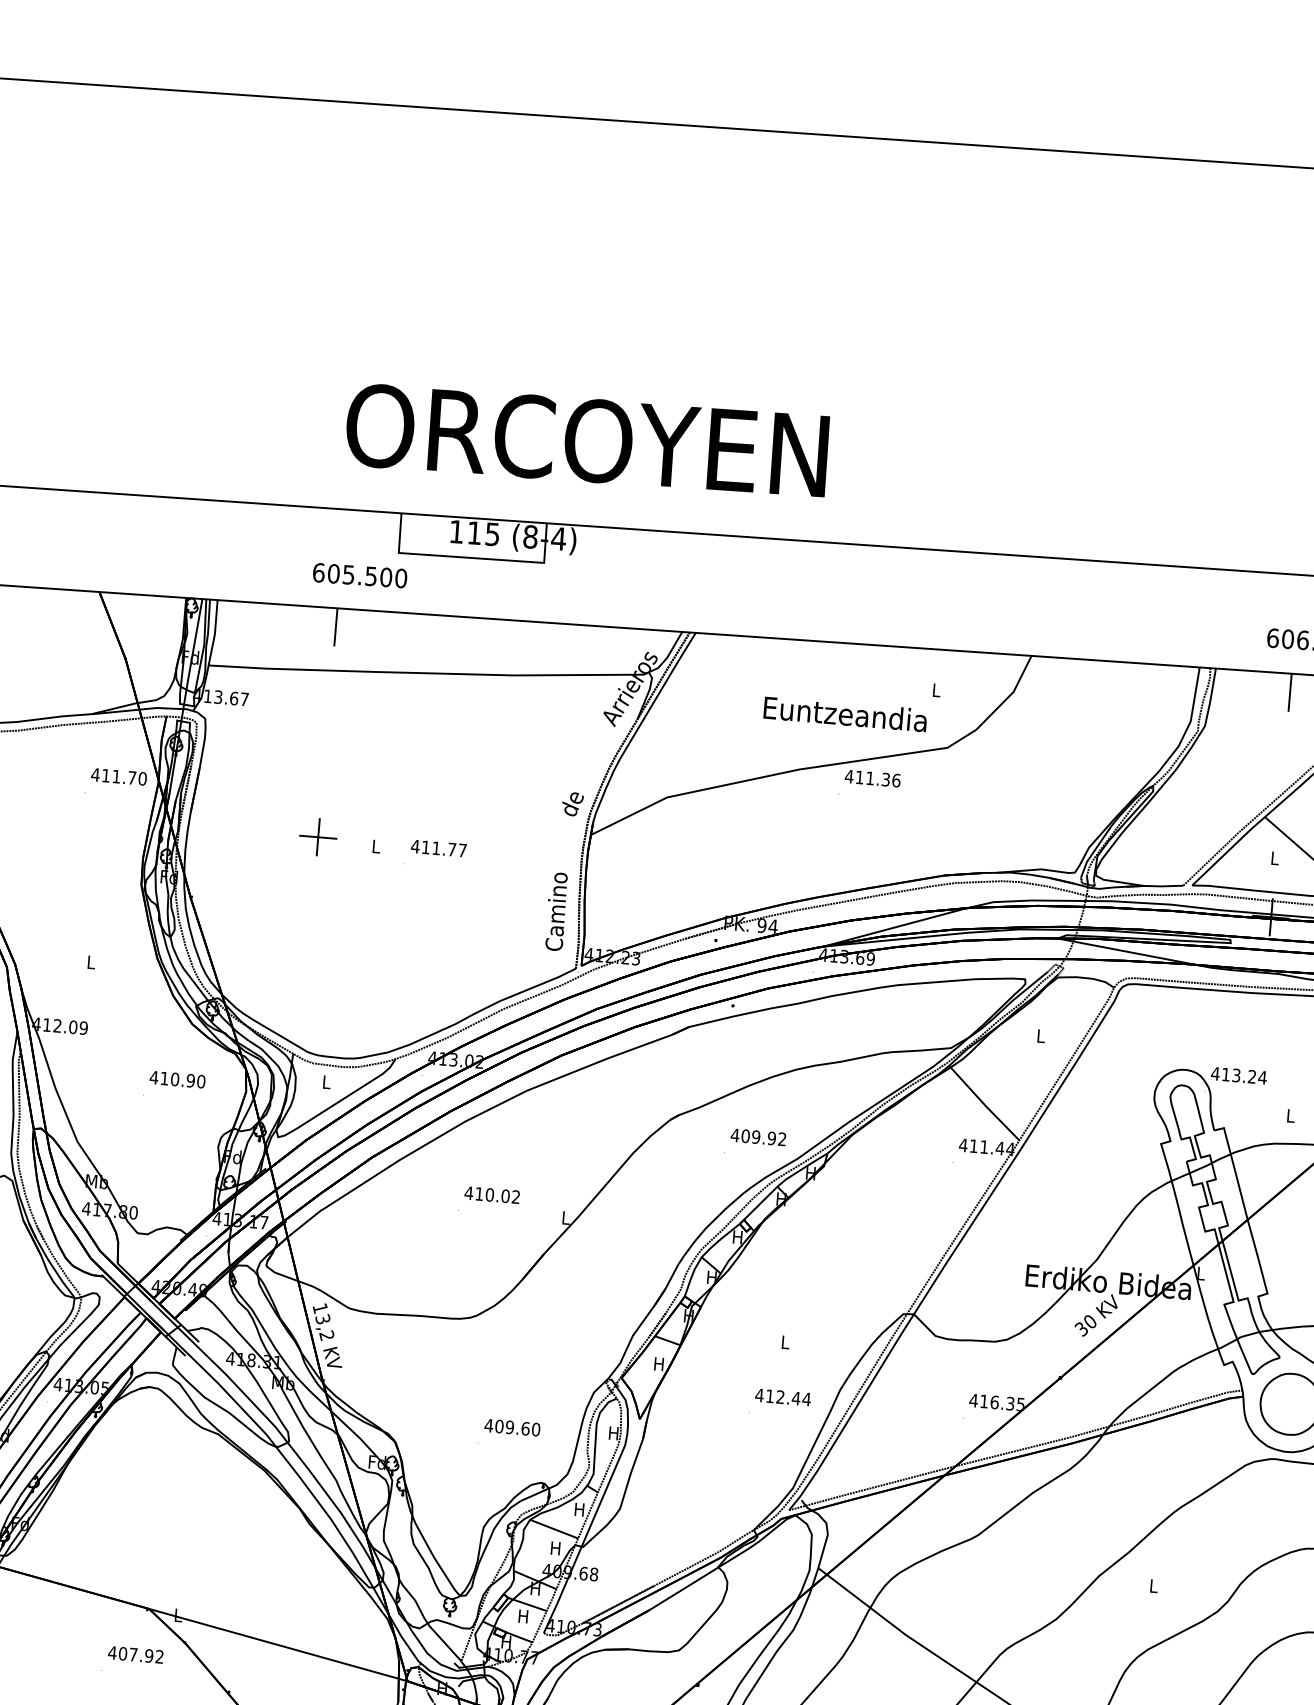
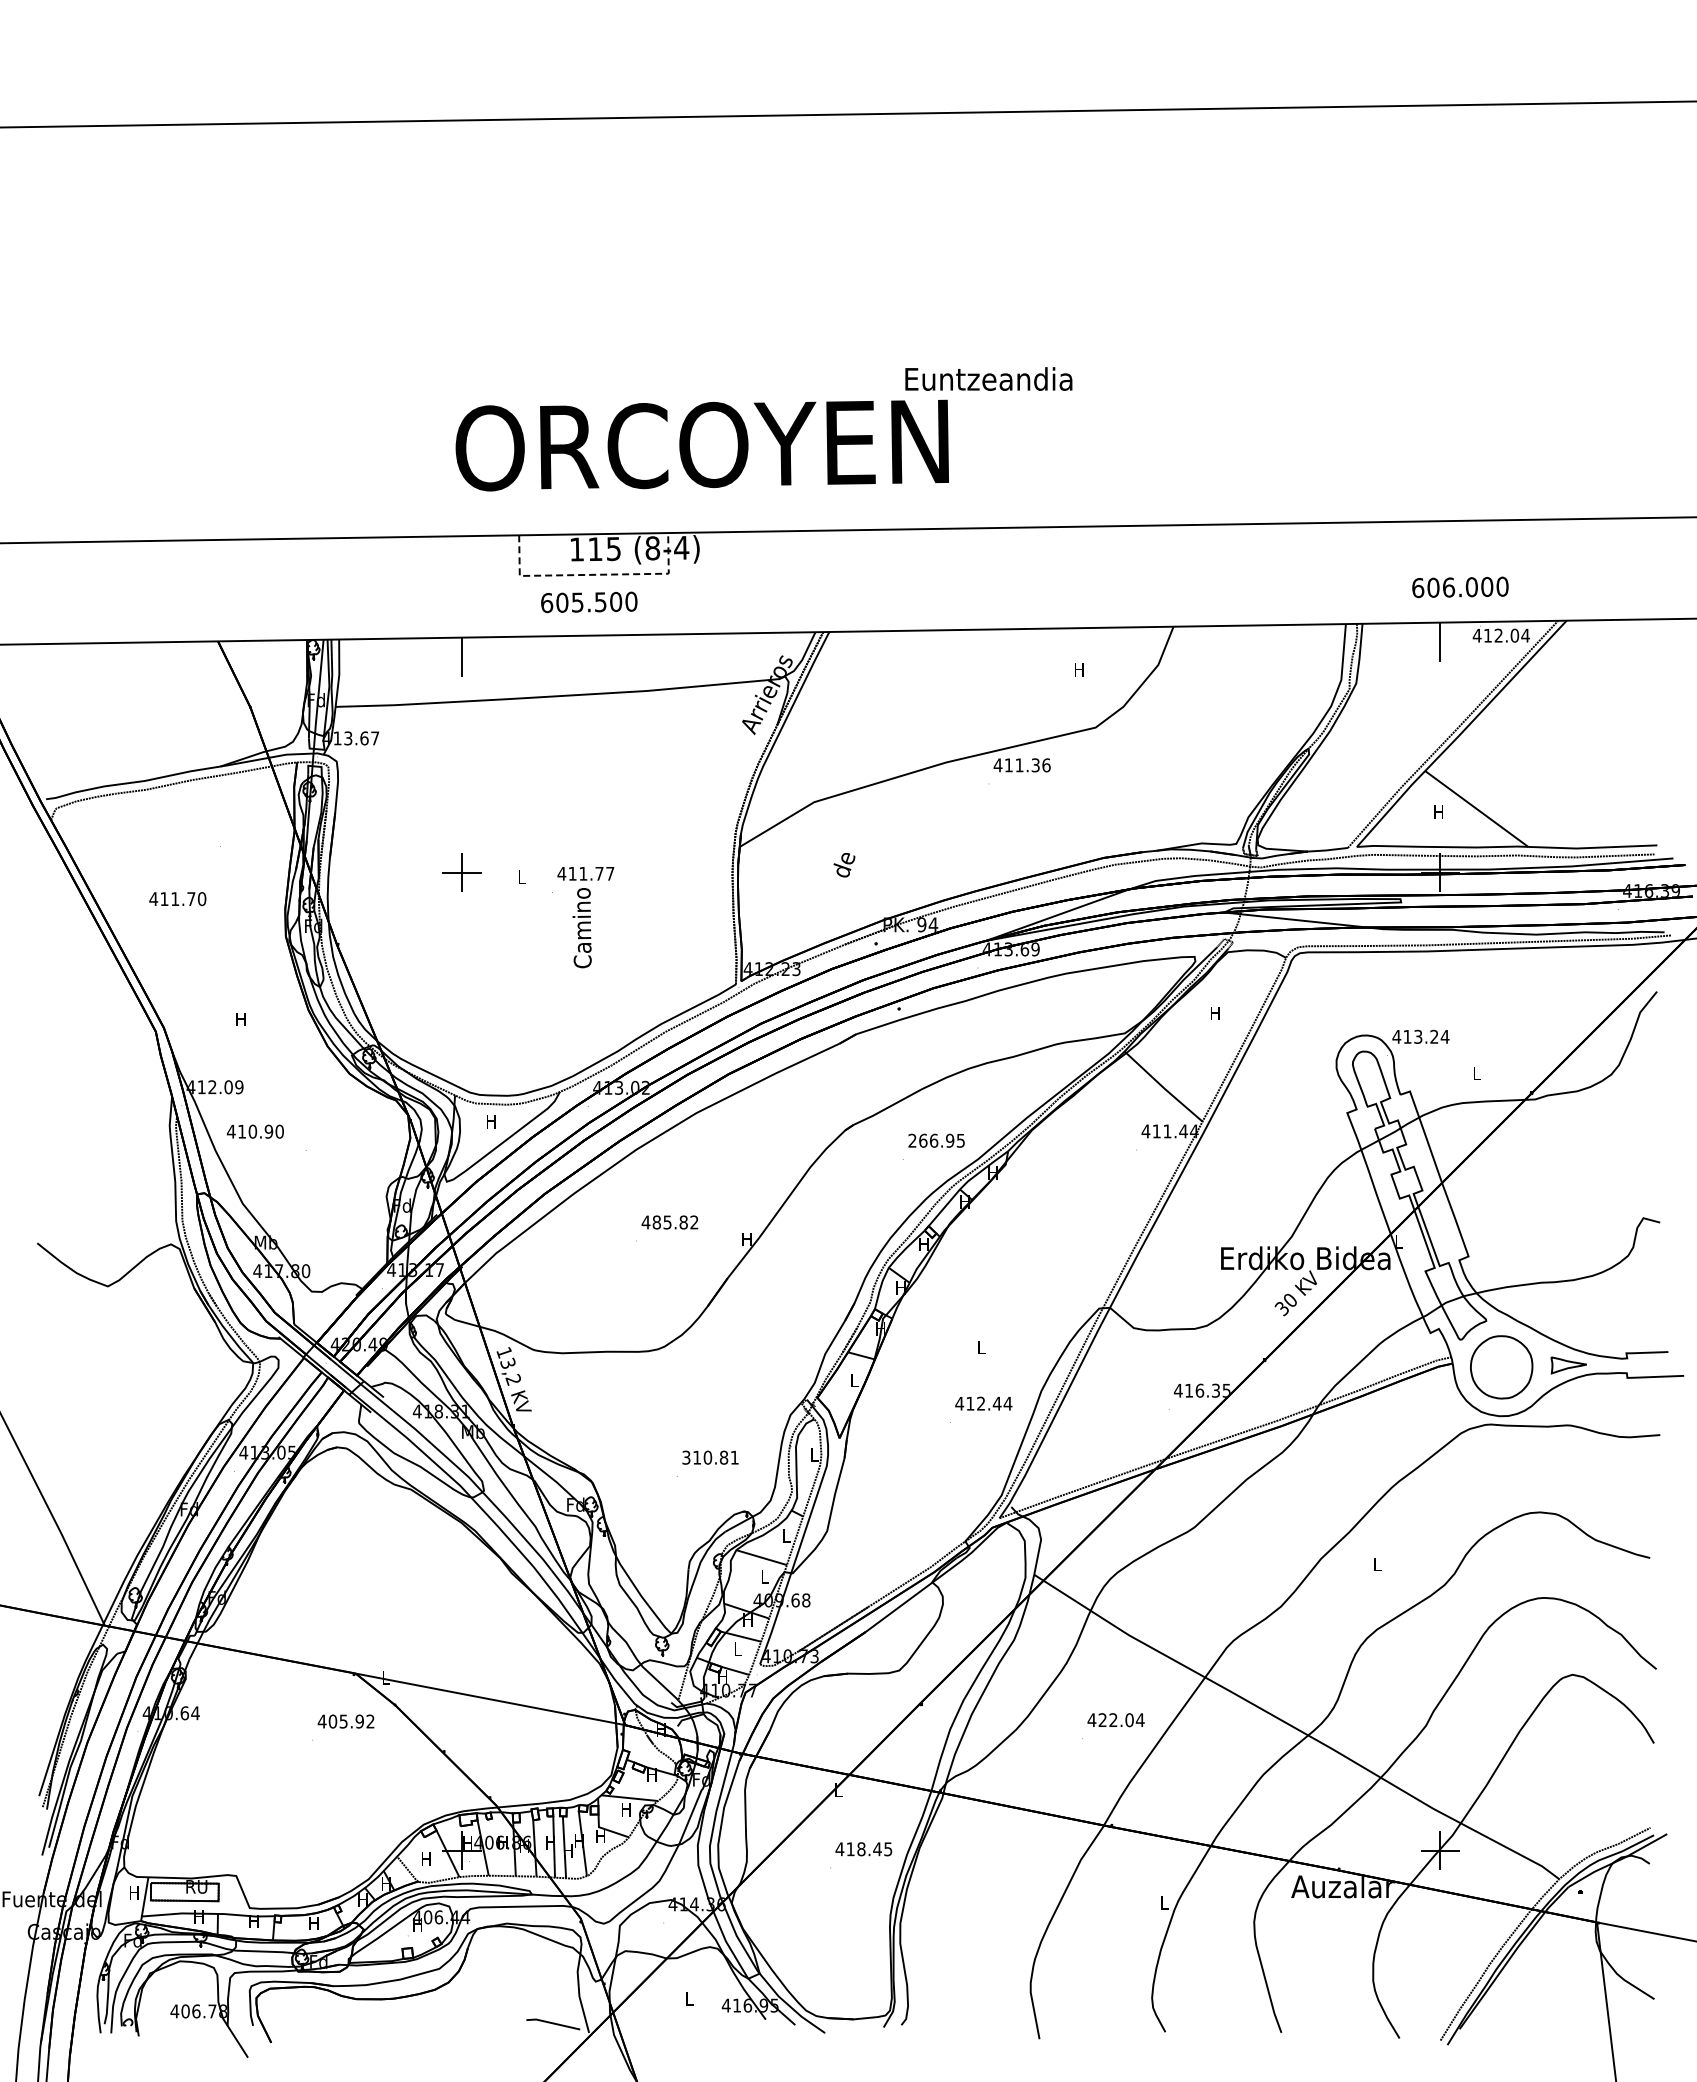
line: (471, 557) -> (594, 574), solid -> dashed
text: (360, 575) -> (589, 602), moved
text: (936, 689) -> (1079, 669), L -> H
text: (845, 713) -> (988, 378), moved
text: (118, 777) -> (177, 899), moved
text: (572, 804) -> (844, 865), moved
text: (1274, 857) -> (1438, 811), L -> H
text: (555, 912) -> (581, 928), moved
text: (90, 962) -> (240, 1019), L -> H
text: (1040, 1036) -> (1215, 1013), L -> H
text: (176, 1079) -> (254, 1131), moved
text: (326, 1082) -> (491, 1121), L -> H
text: (758, 1137) -> (936, 1140), 409.92 -> 266.95
text: (491, 1195) -> (669, 1222), 410.02 -> 485.82
text: (565, 1217) -> (746, 1239), L -> H
text: (659, 1364) -> (854, 1380), H -> L
text: (512, 1427) -> (710, 1457), 409.60 -> 310.81
text: (614, 1433) -> (814, 1454), H -> L
text: (579, 1509) -> (785, 1535), H -> L
text: (555, 1547) -> (764, 1576), H -> L
text: (523, 1615) -> (737, 1648), H -> L
text: (133, 1654) -> (343, 1721), 407.92 -> 405.92

